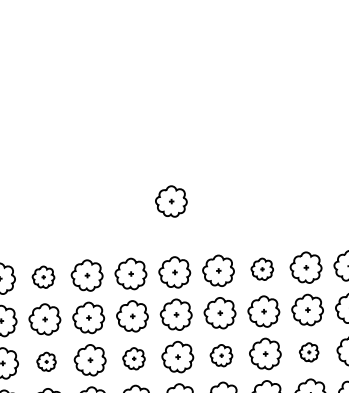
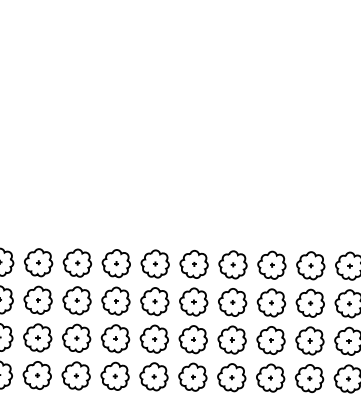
part: (170, 201) -> (154, 200), removed
part: (261, 268) -> (232, 264), size x1.43
part: (43, 276) -> (38, 262), size x1.43
part: (308, 352) -> (270, 340), size x1.67
part: (220, 355) -> (192, 339), size x1.43
part: (133, 358) -> (115, 338), size x1.43
part: (46, 361) -> (37, 337), size x1.67

